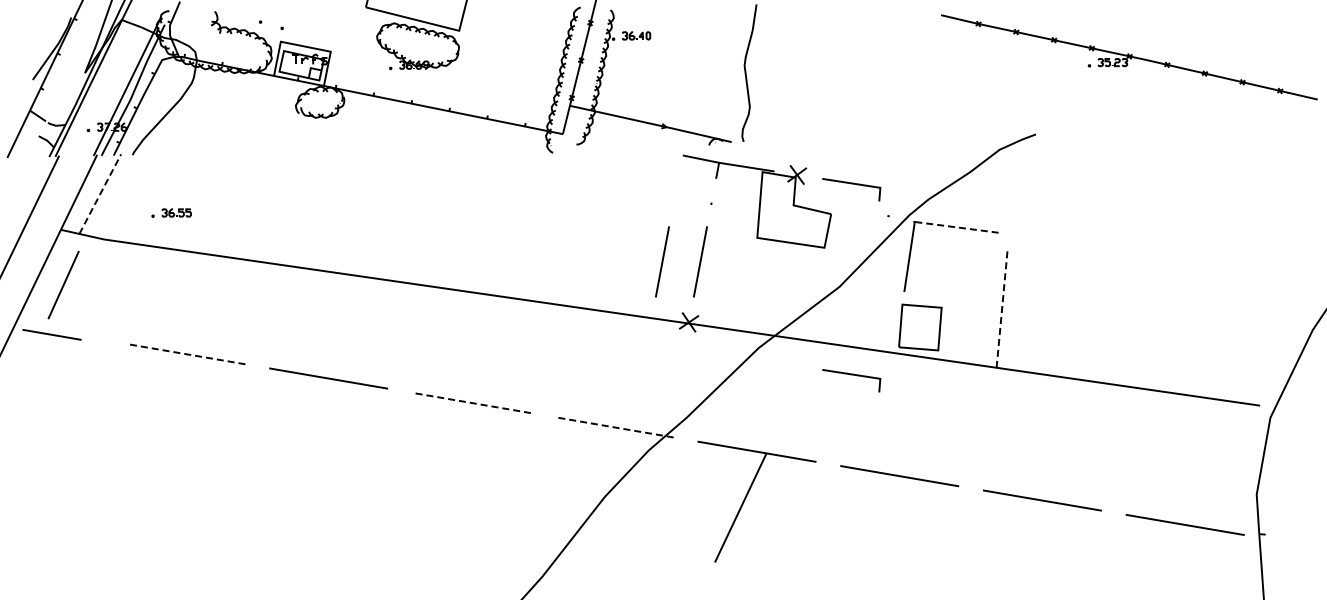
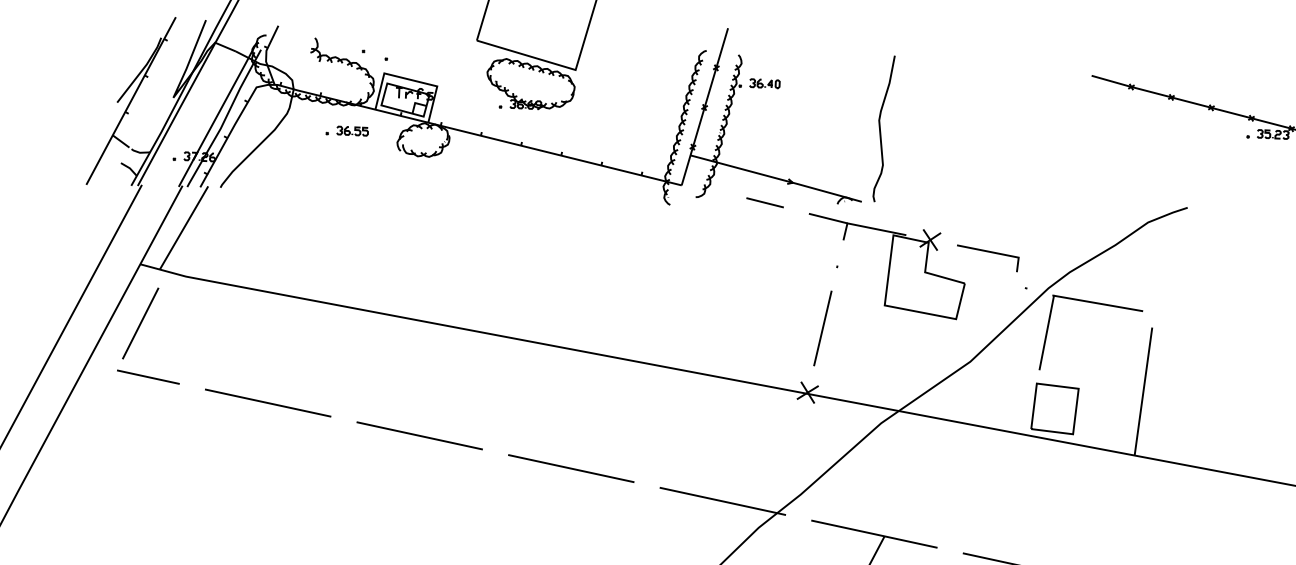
line: (641, 146) -> (765, 202), added
line: (99, 195) -> (183, 229), dashed -> solid
part: (171, 212) -> (347, 130), moved
line: (956, 227) -> (1098, 303), dashed -> solid
line: (662, 261) -> (782, 326), removed
line: (1002, 308) -> (1143, 392), dashed -> solid
line: (51, 334) -> (147, 376), moved
line: (185, 354) -> (267, 403), dashed -> solid
line: (851, 375) -> (979, 457), removed
line: (470, 402) -> (570, 468), dashed -> solid
line: (614, 427) -> (723, 501), dashed -> solid

